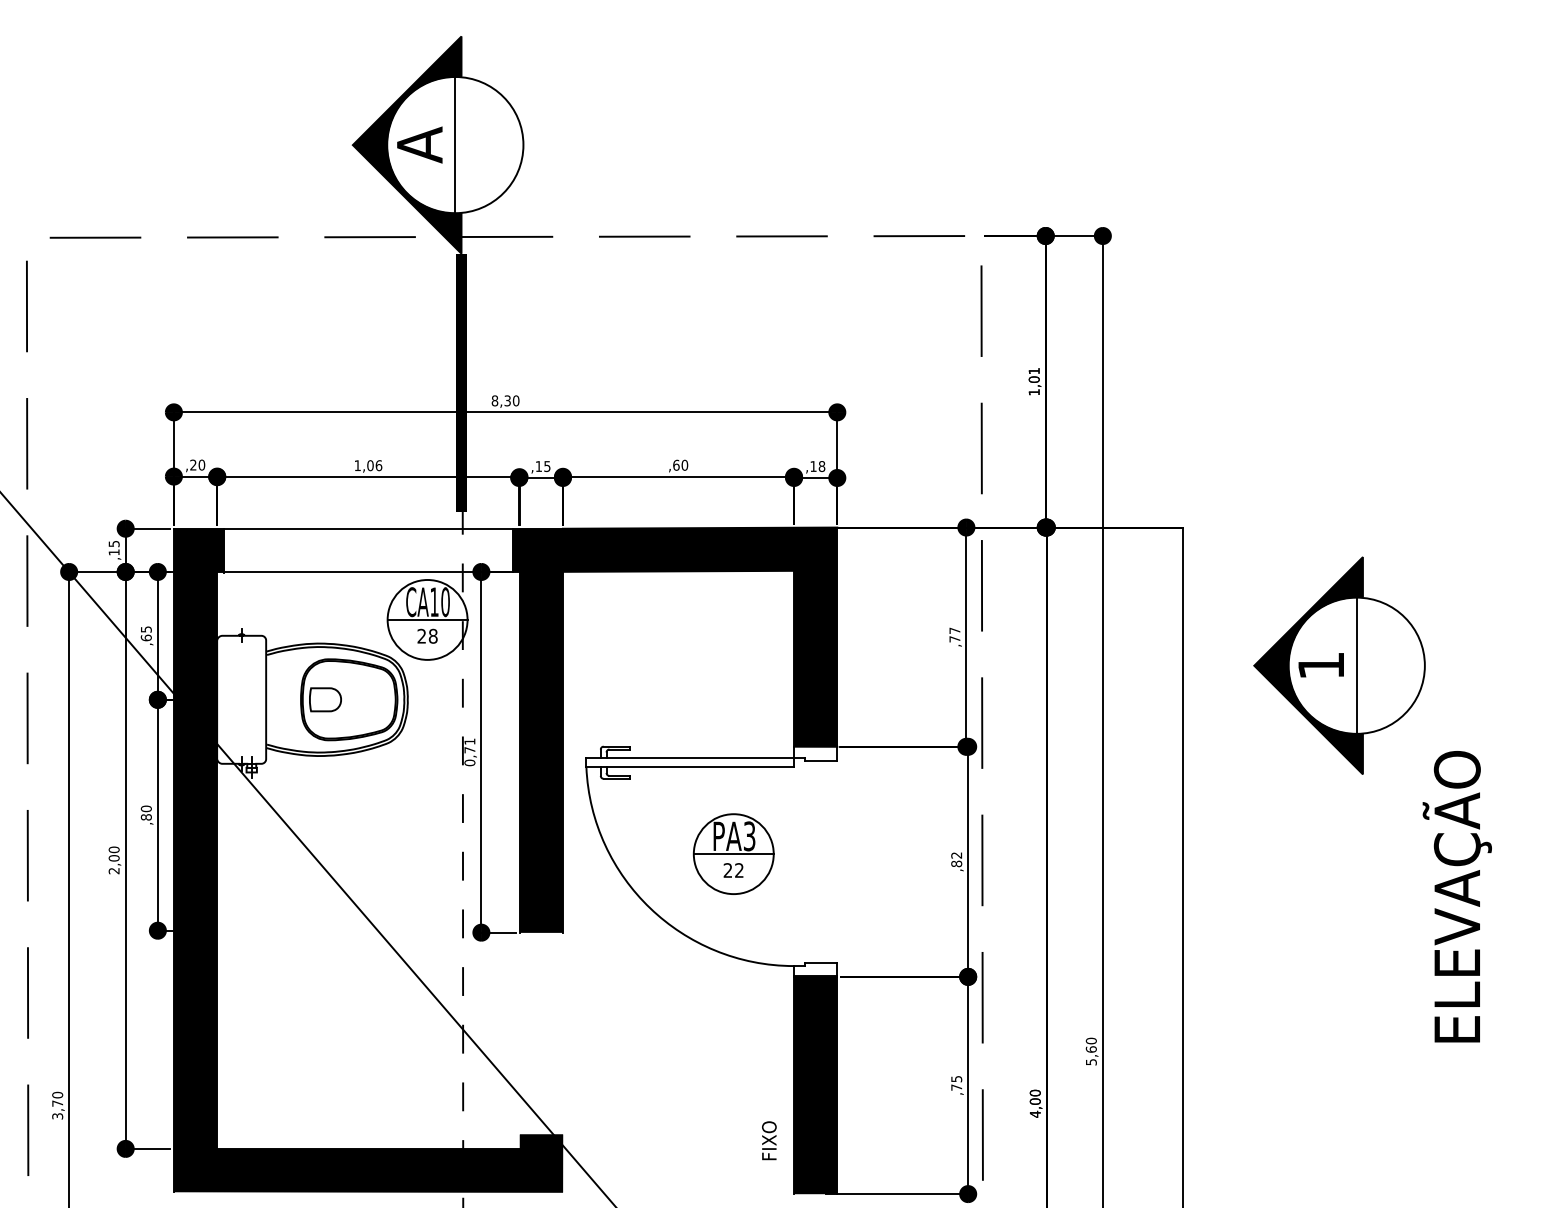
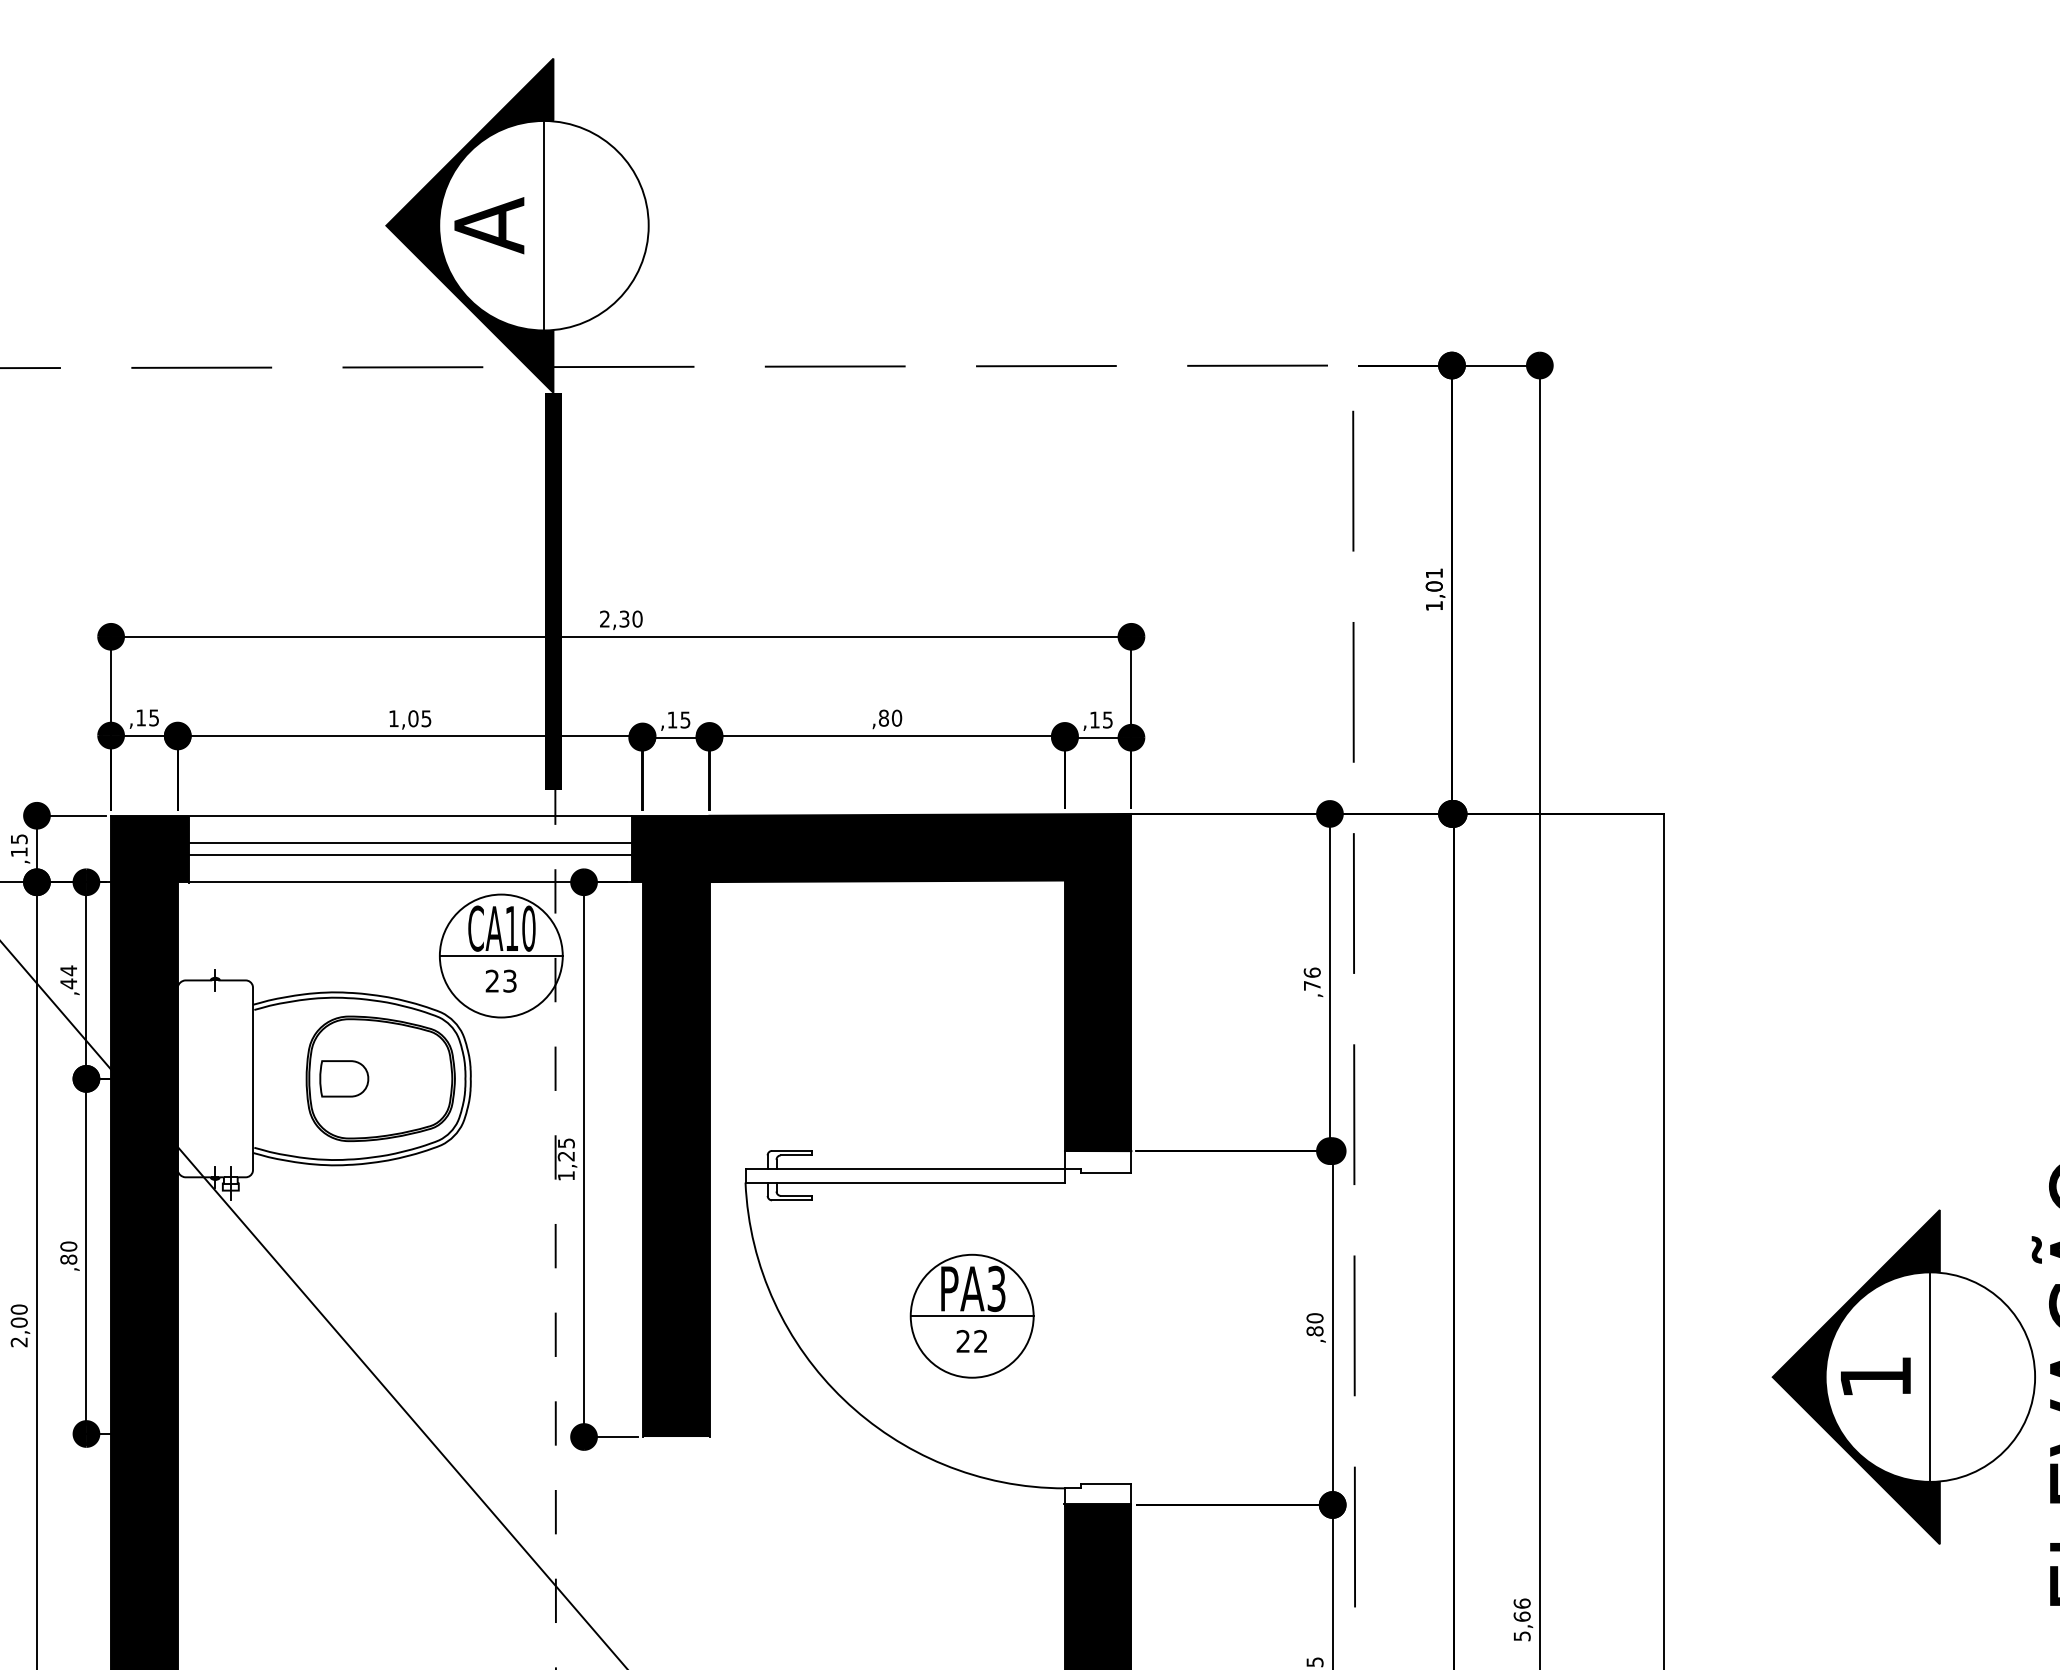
text: (494, 400) -> (604, 618), 8,30 -> 2,30
text: (197, 464) -> (147, 716), ,20 -> ,15
text: (676, 464) -> (884, 716), ,60 -> ,80
text: (378, 465) -> (425, 718), 1,06 -> 1,05
text: (821, 466) -> (1107, 720), ,18 -> ,15
line: (368, 546) -> (410, 843), added
line: (368, 554) -> (410, 855), added
text: (954, 630) -> (1311, 972), ,77 -> ,76
text: (145, 633) -> (67, 976), ,65 -> ,44
text: (432, 636) -> (508, 981), 28 -> 23
part: (1339, 665) -> (1903, 1376), moved
text: (469, 752) -> (565, 1159), 0,71 -> 1,25
text: (956, 855) -> (1314, 1318), ,82 -> ,80
text: (1090, 1040) -> (1520, 1602), 5,60 -> 5,66

